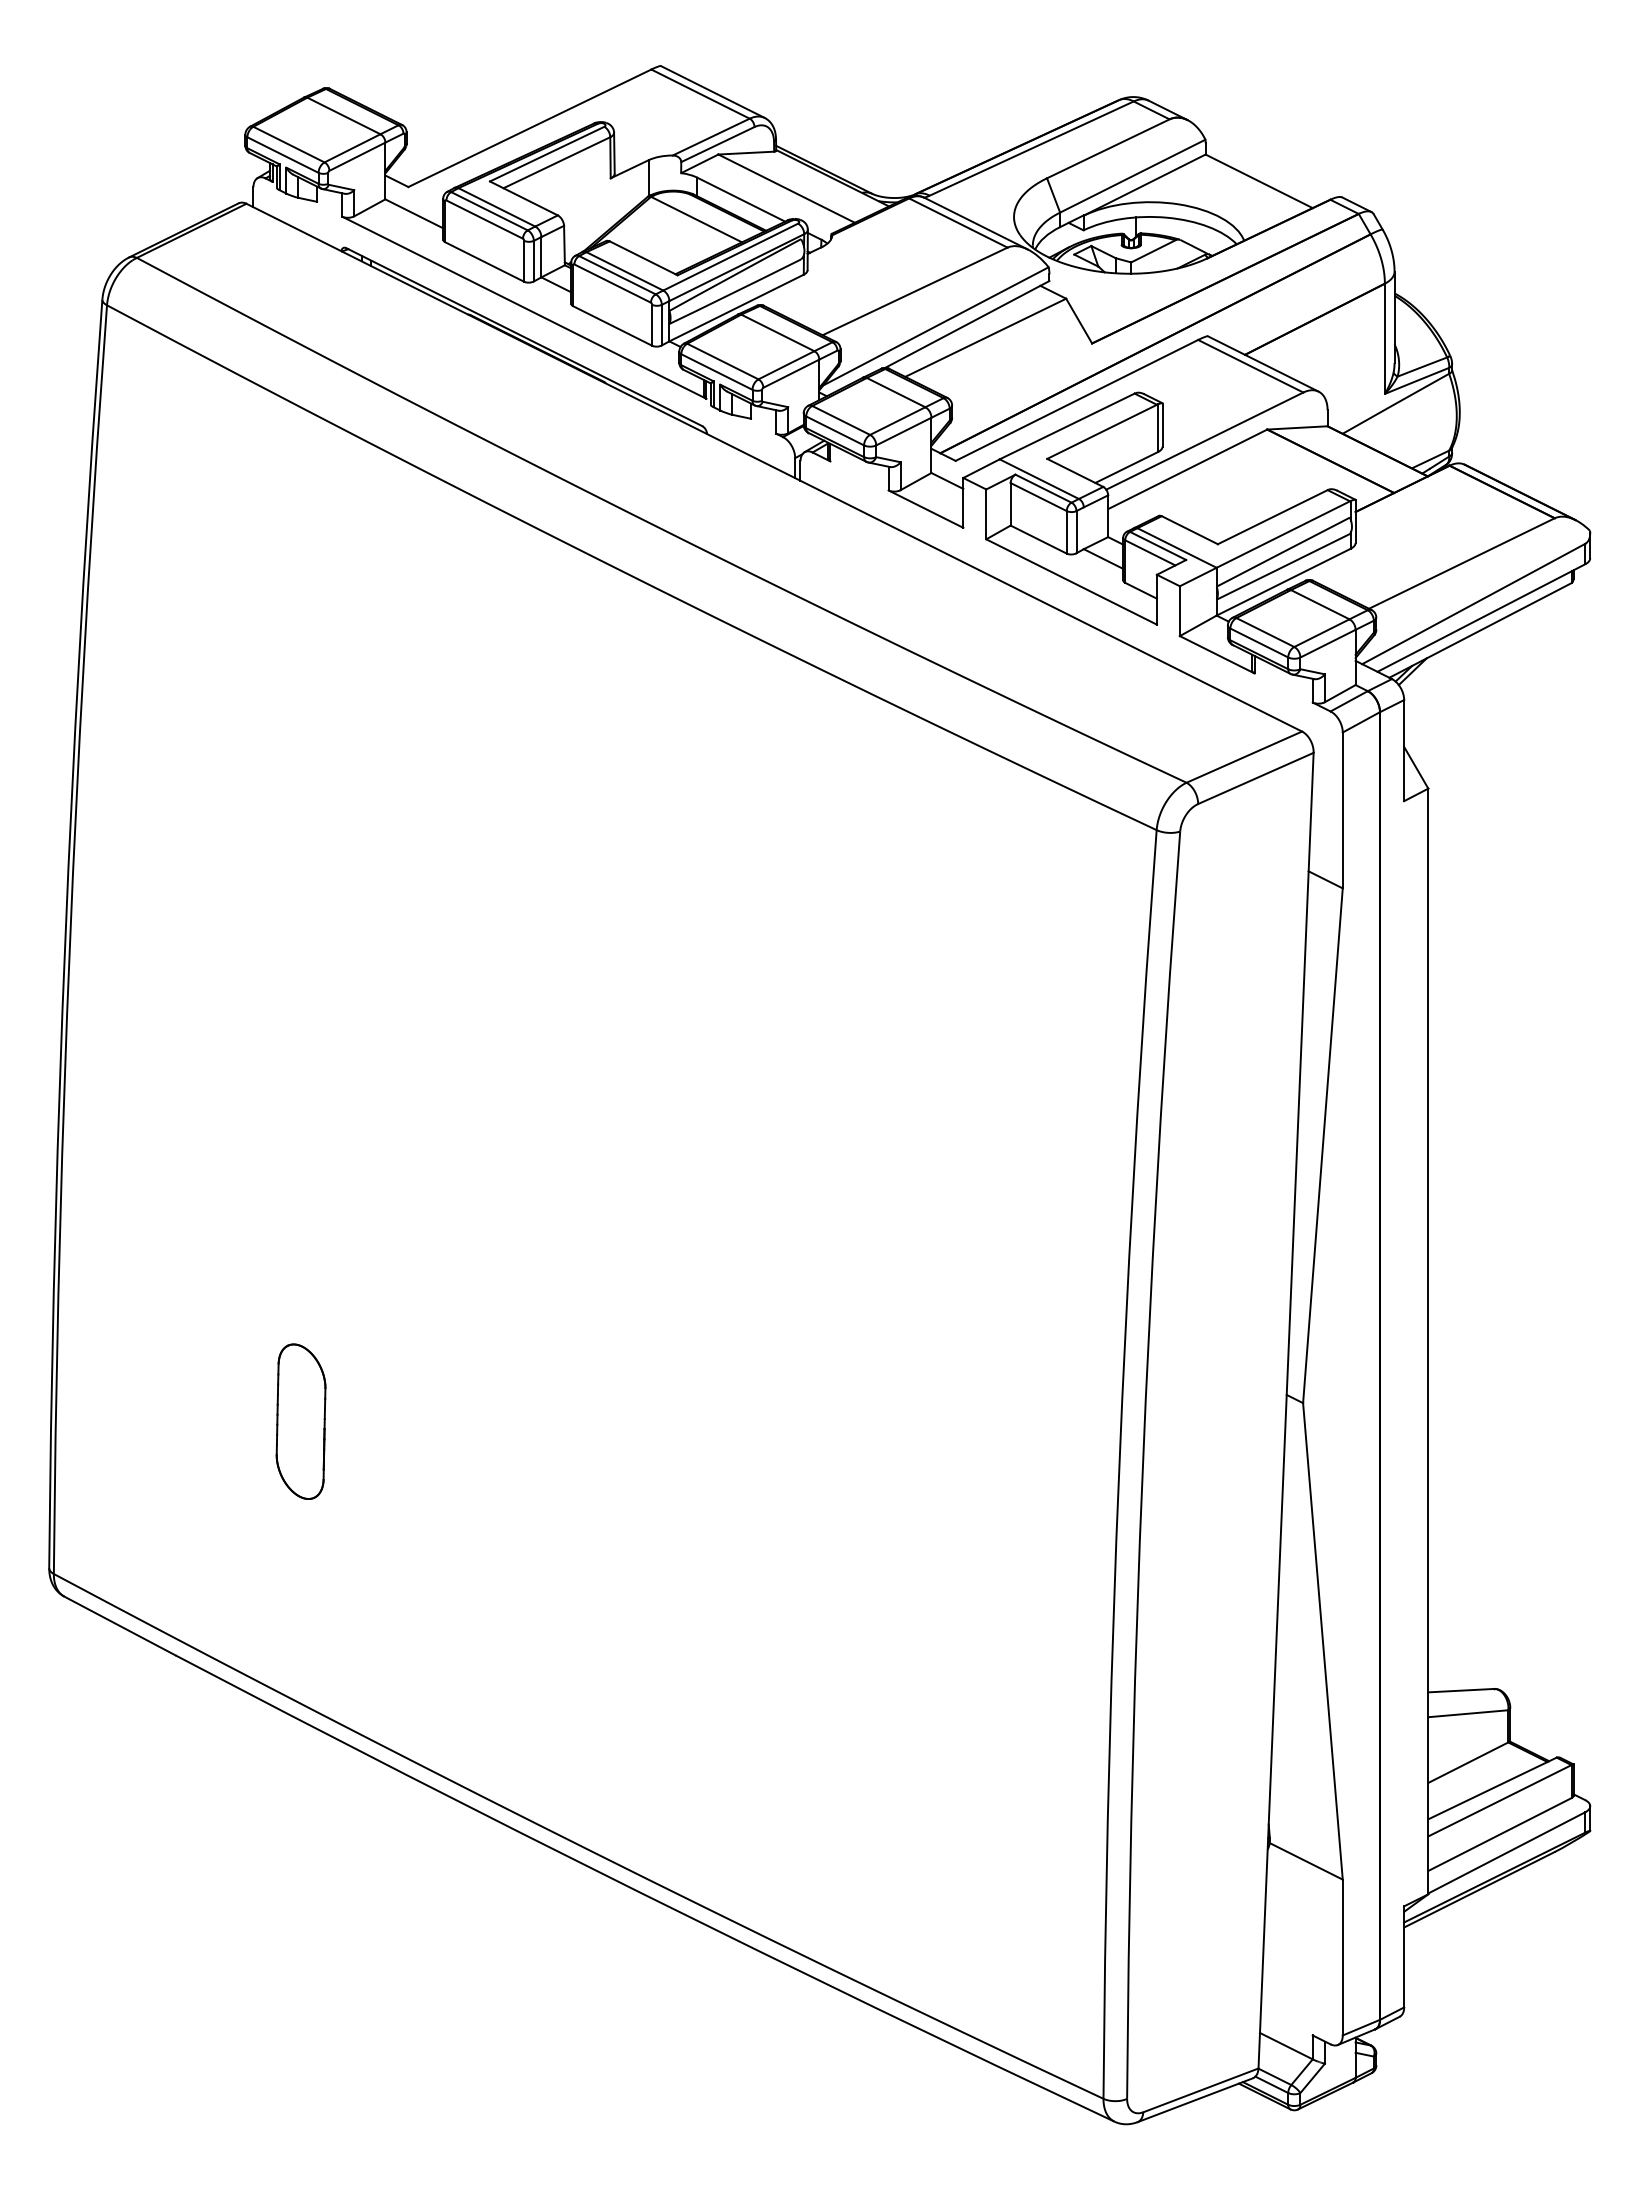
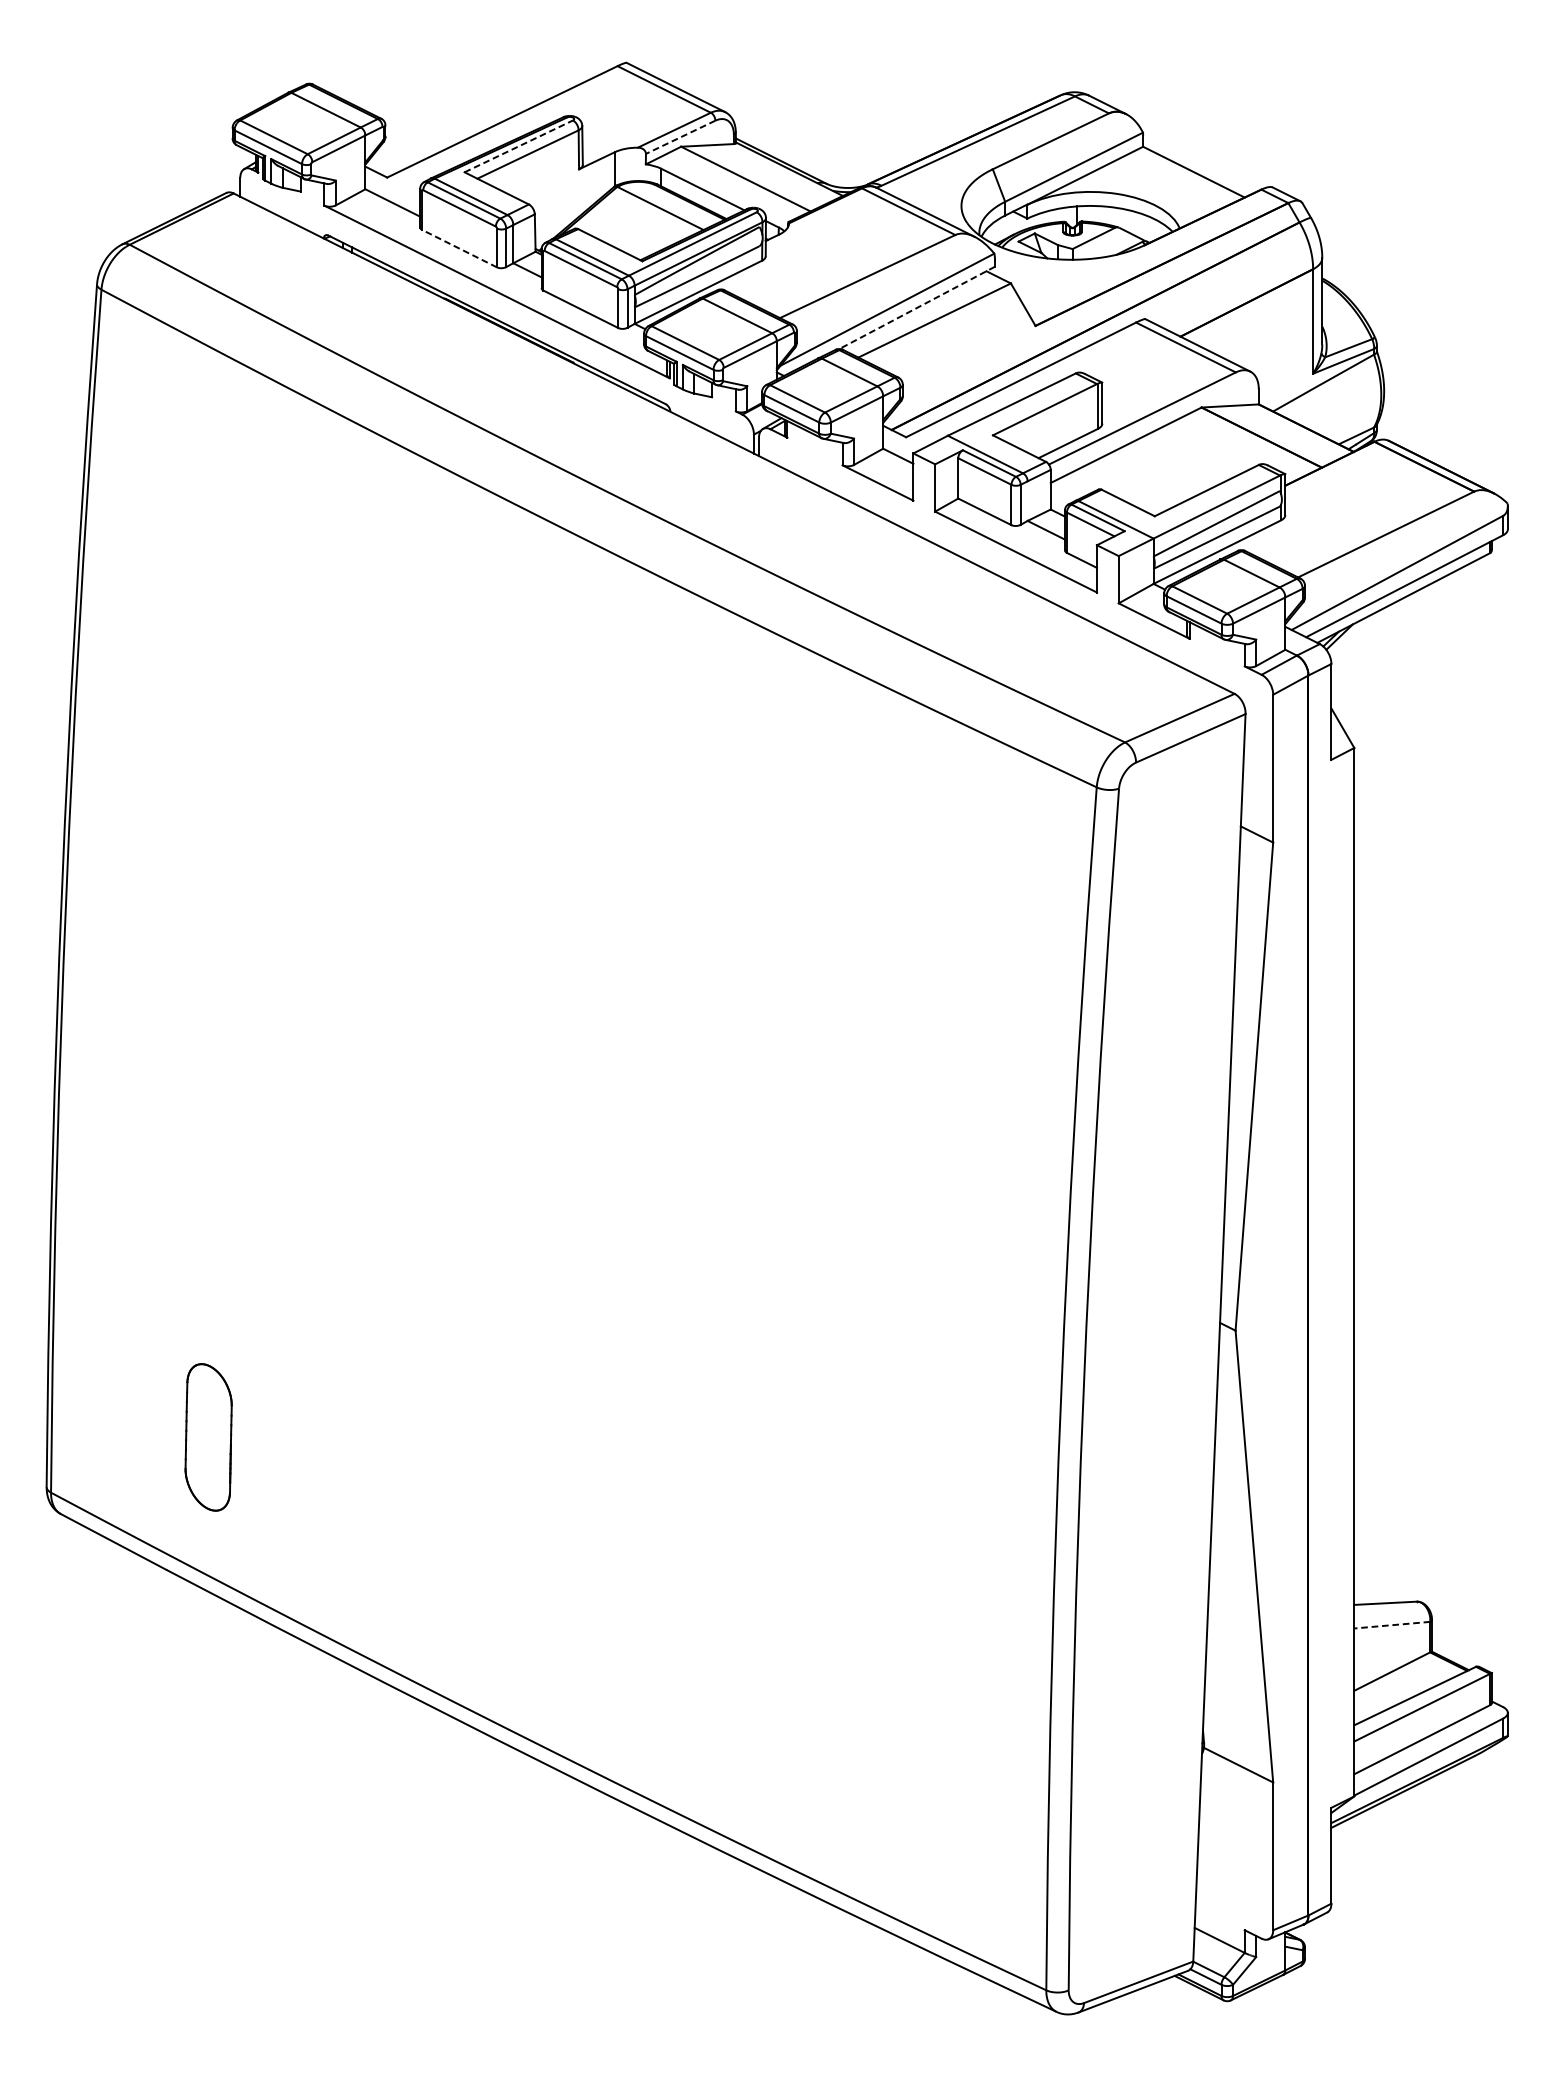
line: (717, 144) -> (680, 137), solid -> dashed
line: (547, 153) -> (519, 145), solid -> dashed
line: (484, 261) -> (459, 248), solid -> dashed
line: (967, 324) -> (917, 307), solid -> dashed
part: (300, 1421) -> (208, 1437), moved
line: (1467, 1713) -> (1391, 1624), solid -> dashed

